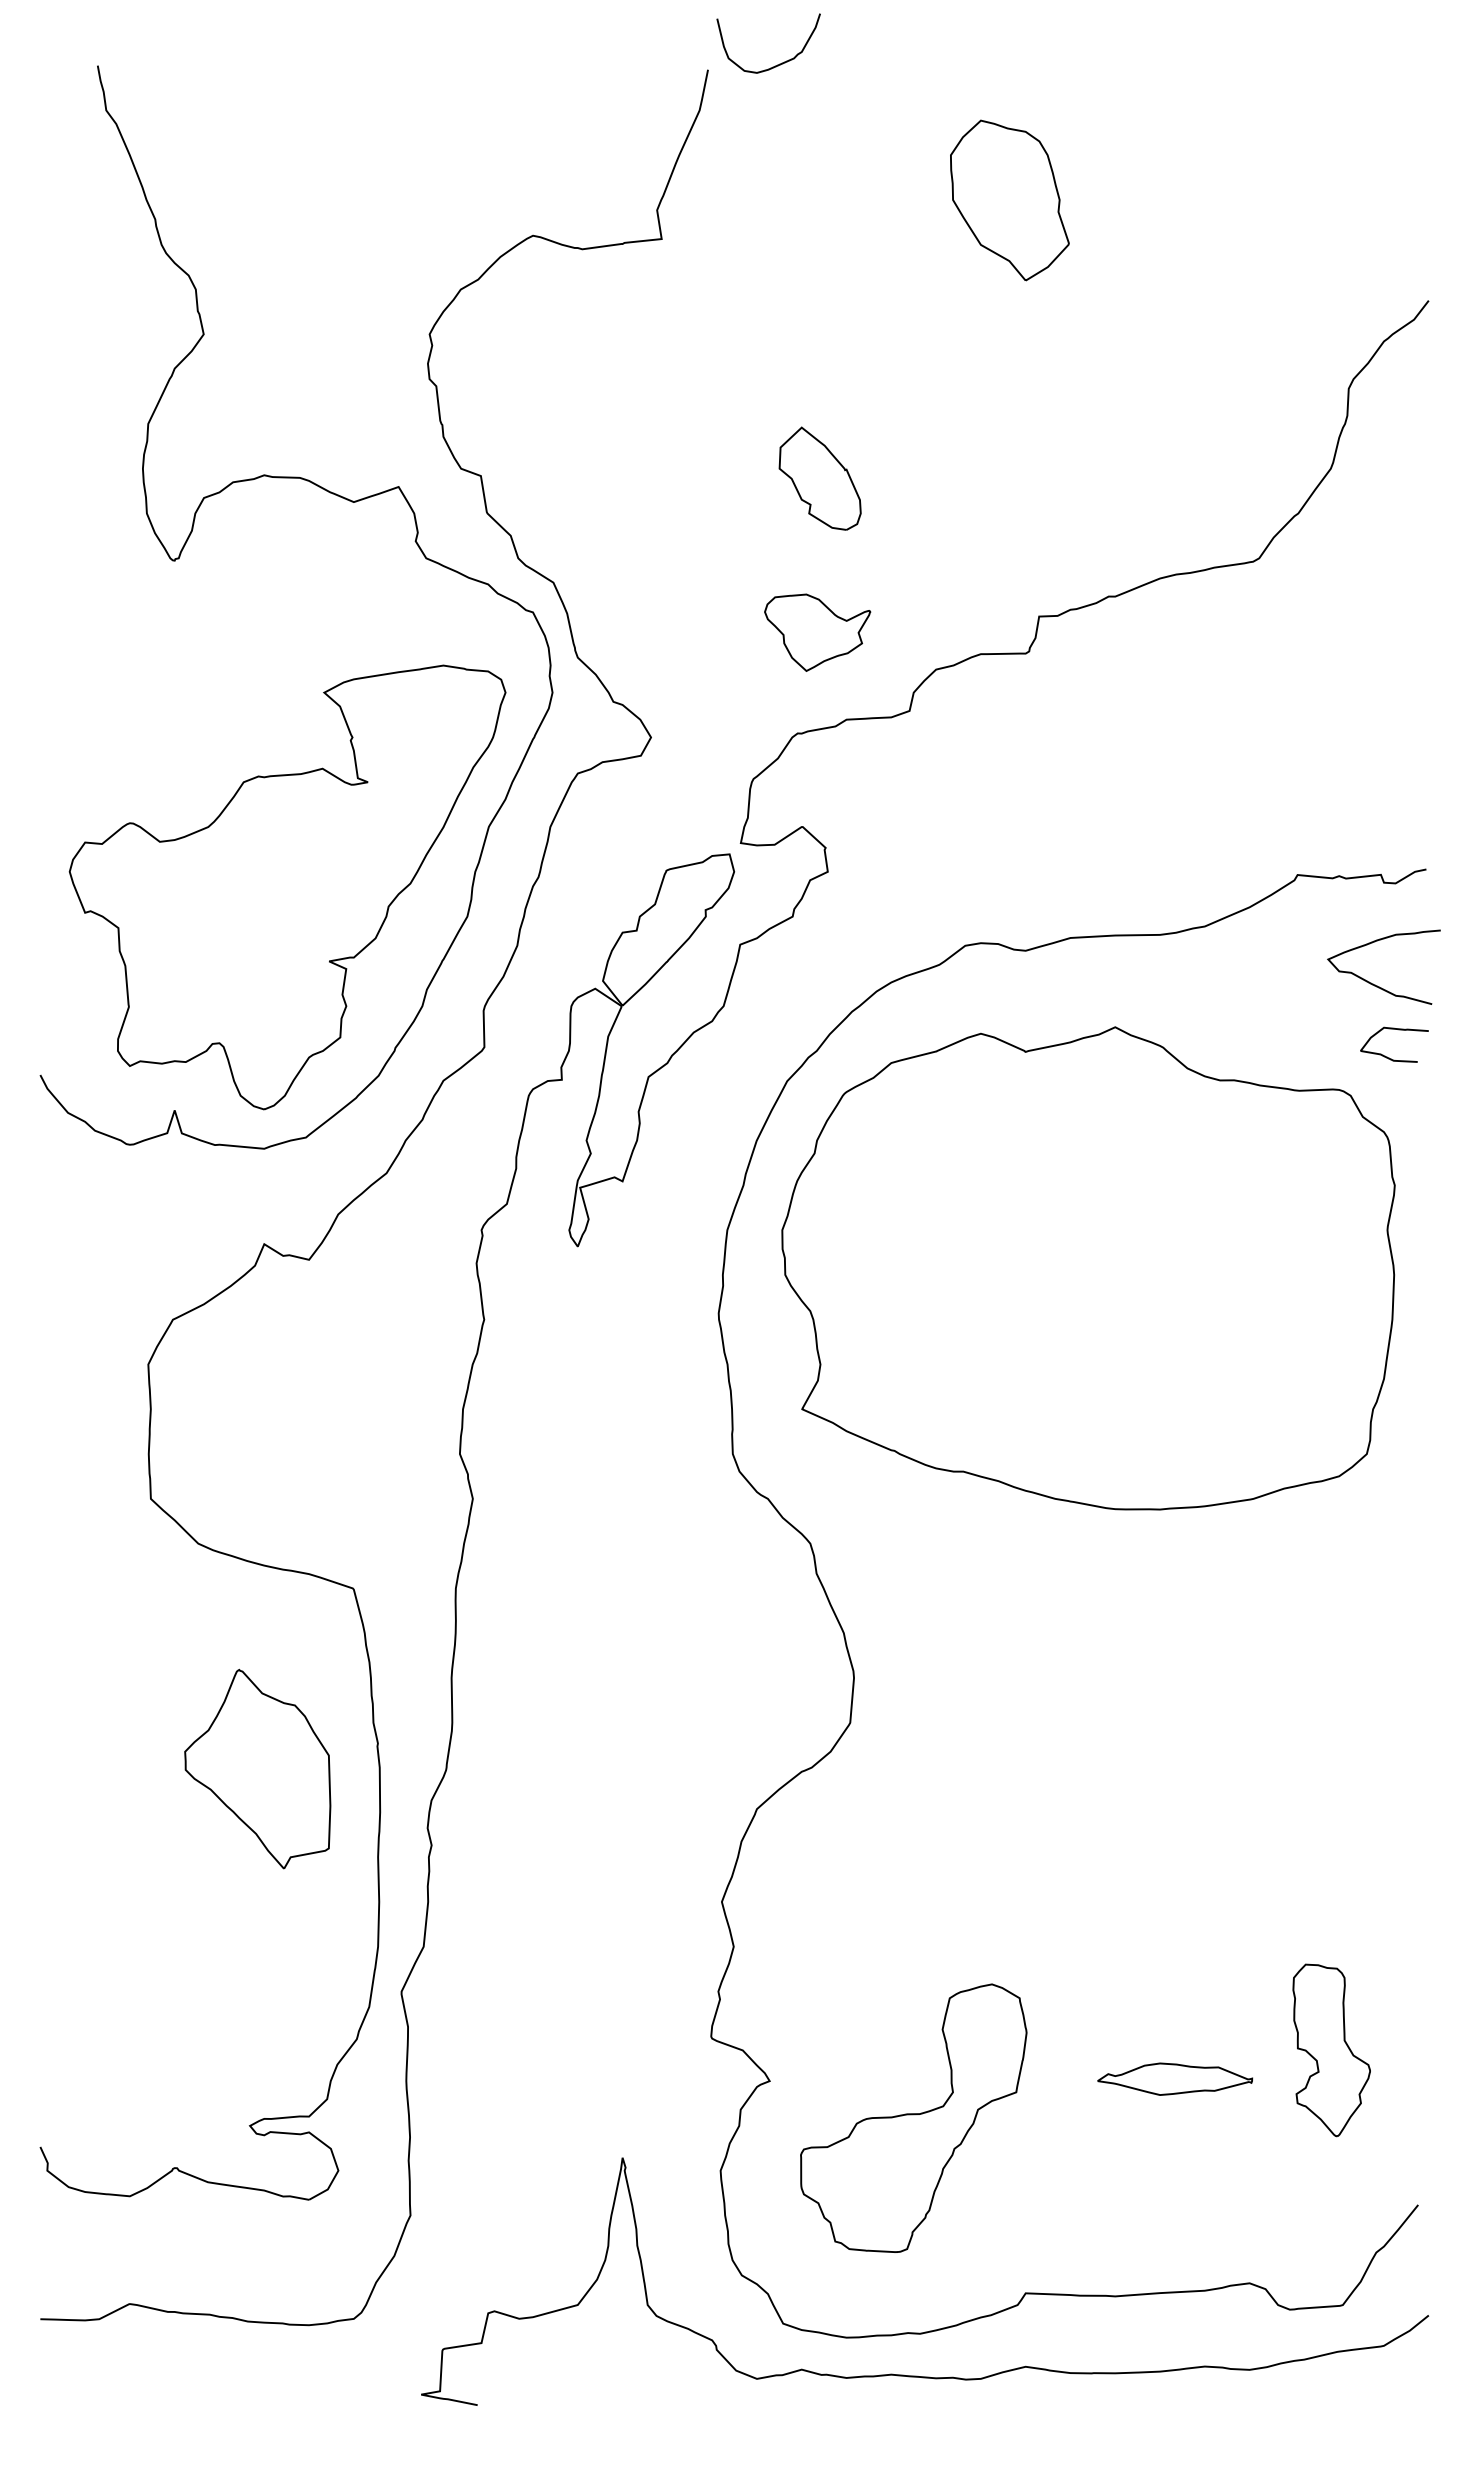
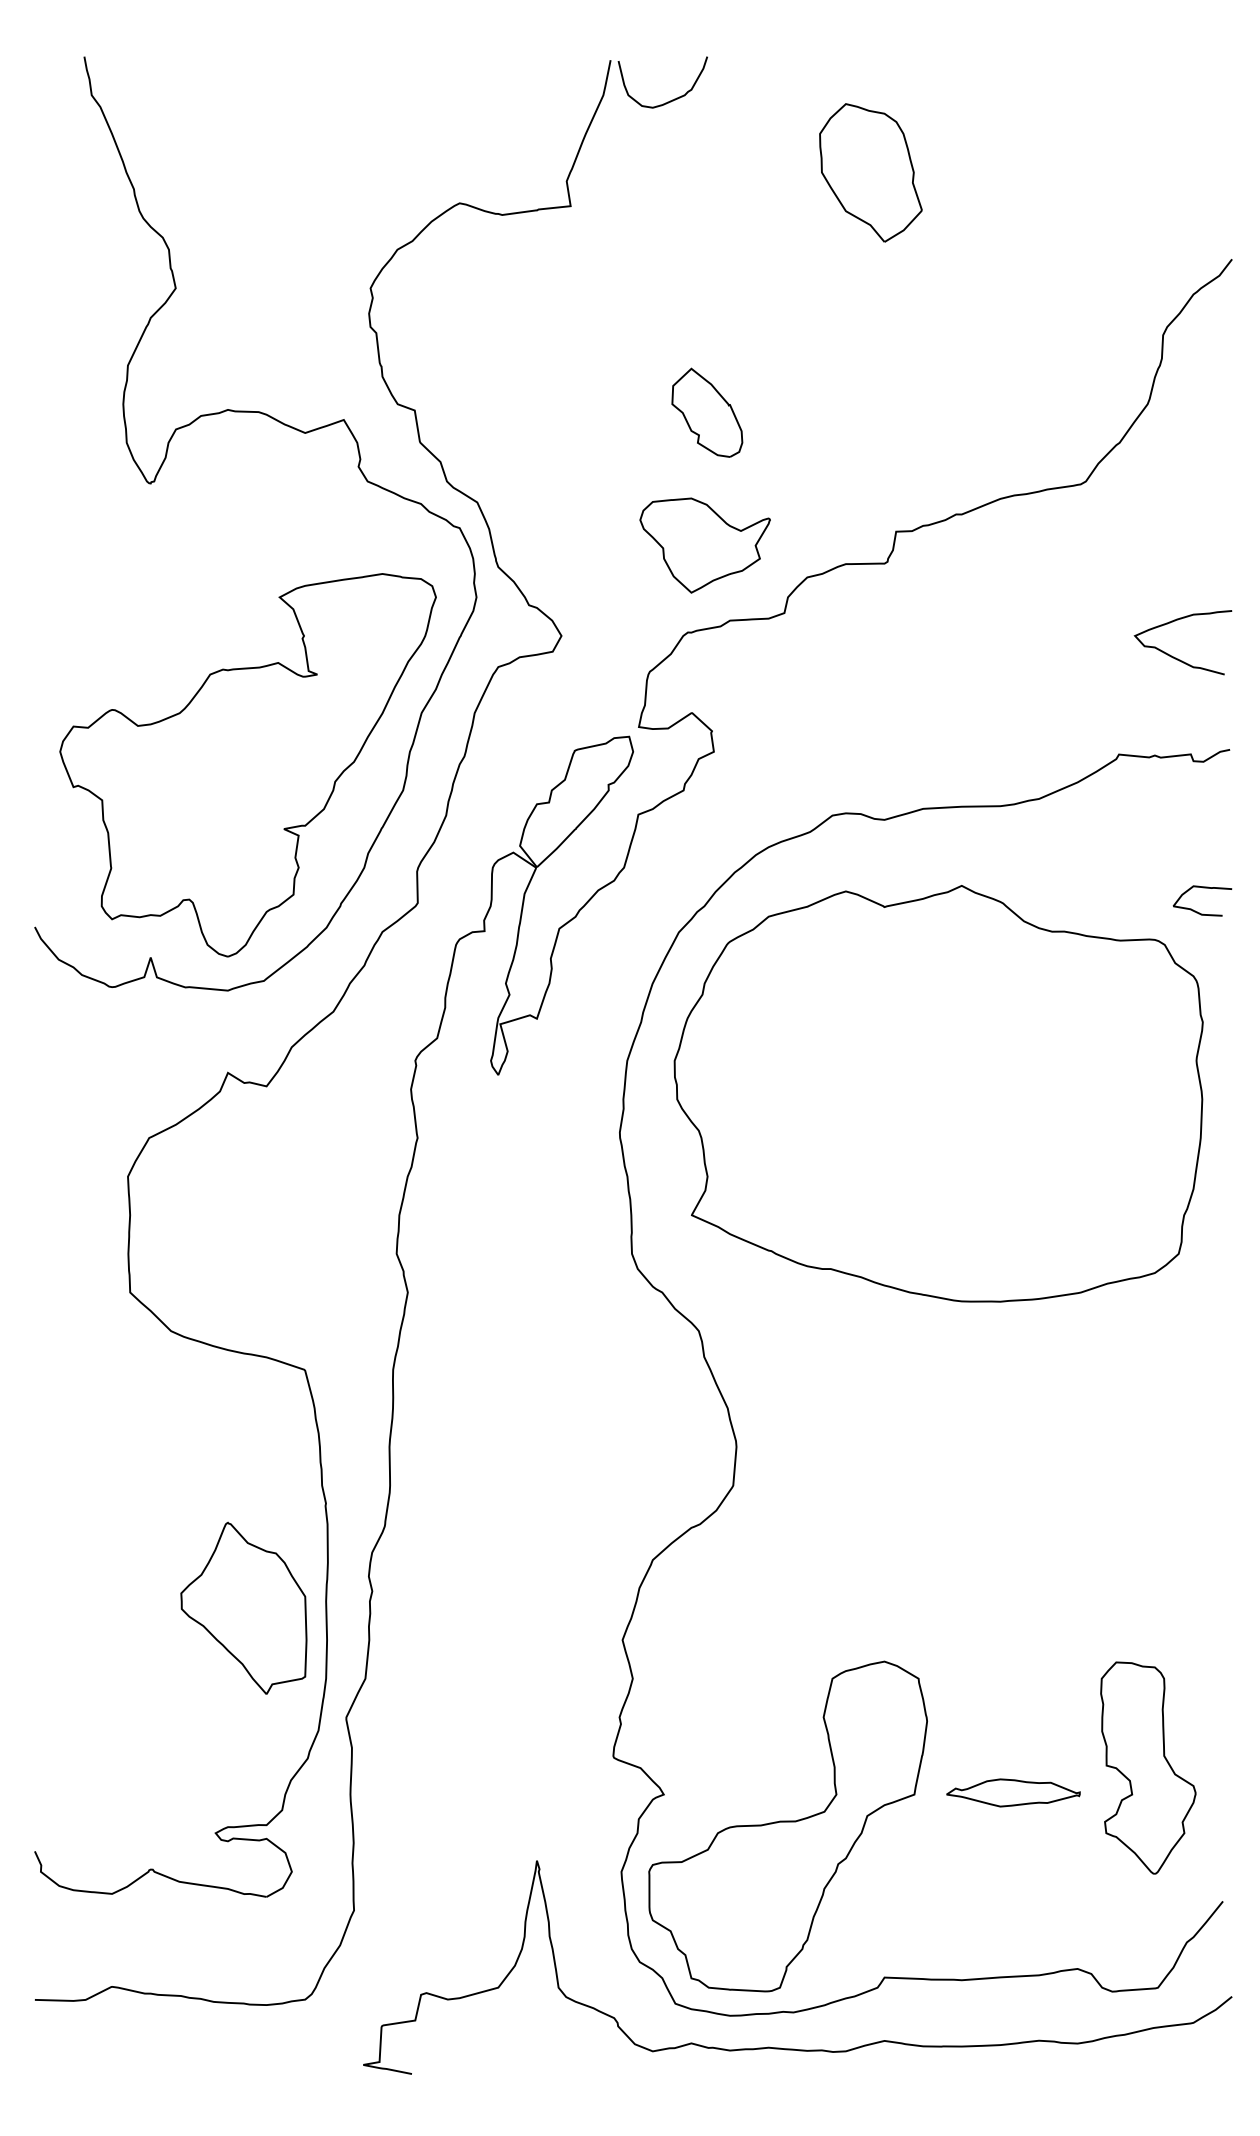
curve: (779, 63) -> (672, 99), moved
part: (817, 632) -> (705, 545), size x1.43
curve: (1375, 984) -> (1175, 657), moved
part: (257, 1768) -> (243, 1607), moved
part: (1331, 2050) -> (1148, 1768), size x1.43
part: (913, 2118) -> (787, 1826), size x1.43

